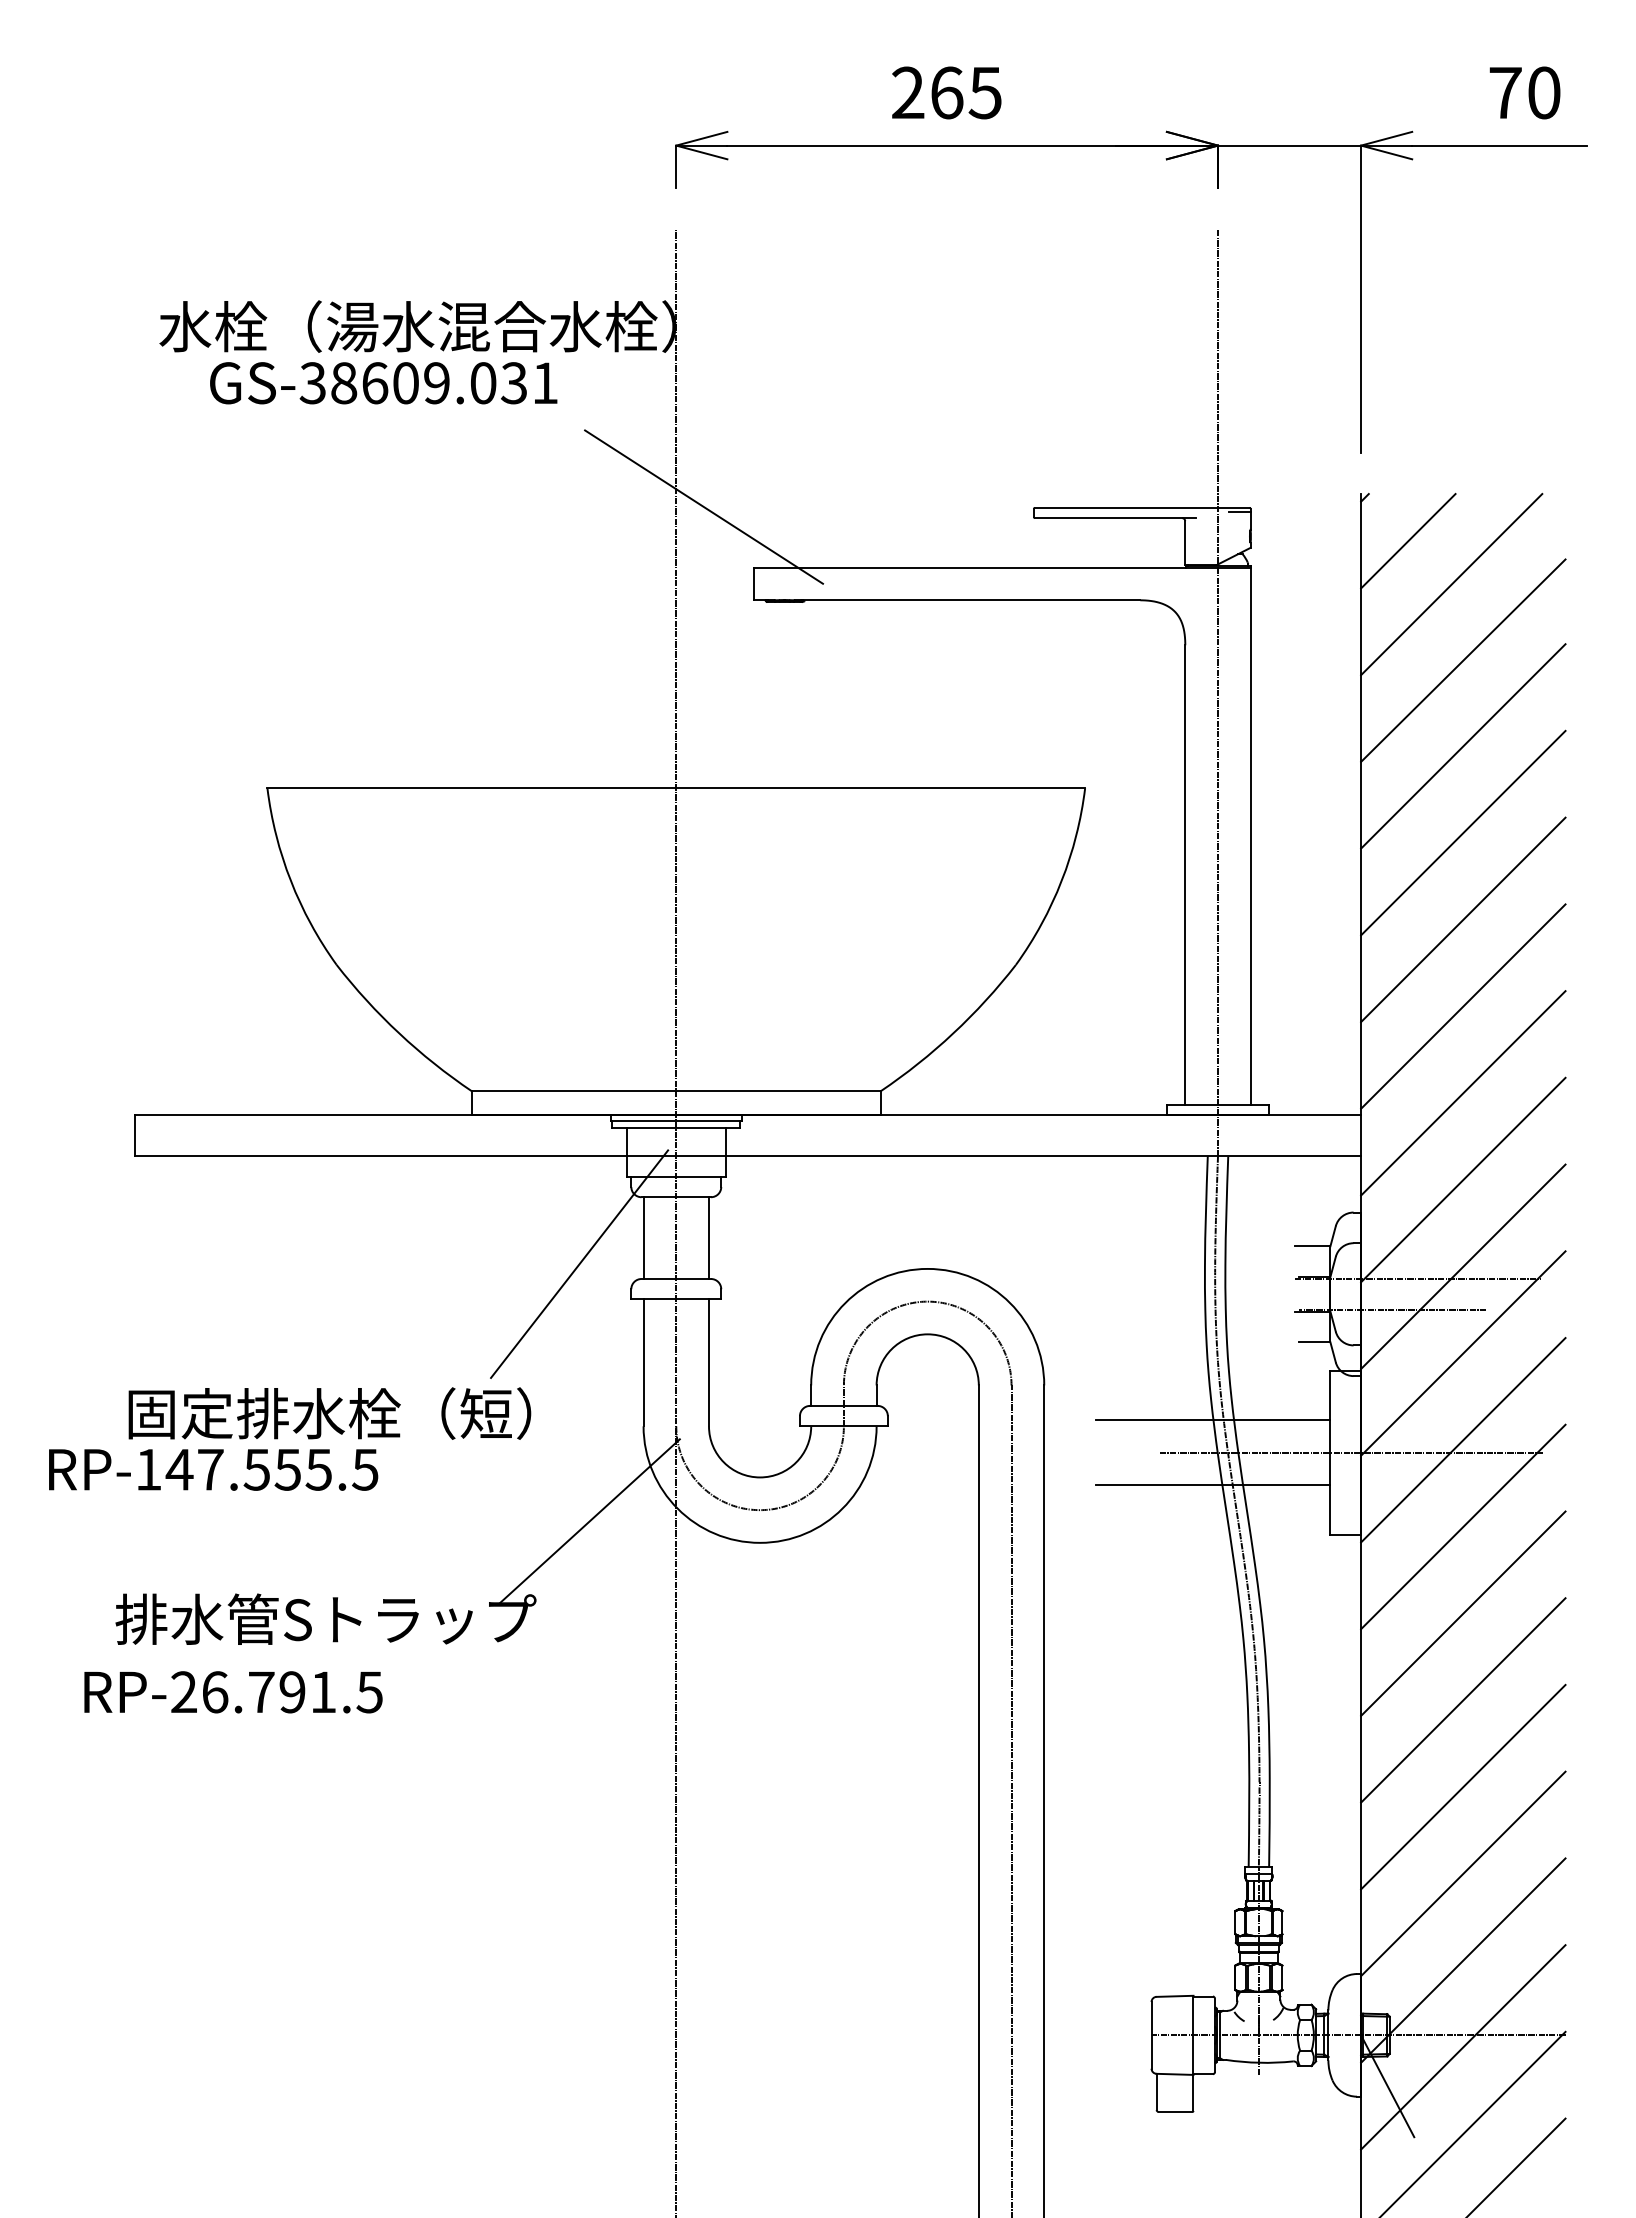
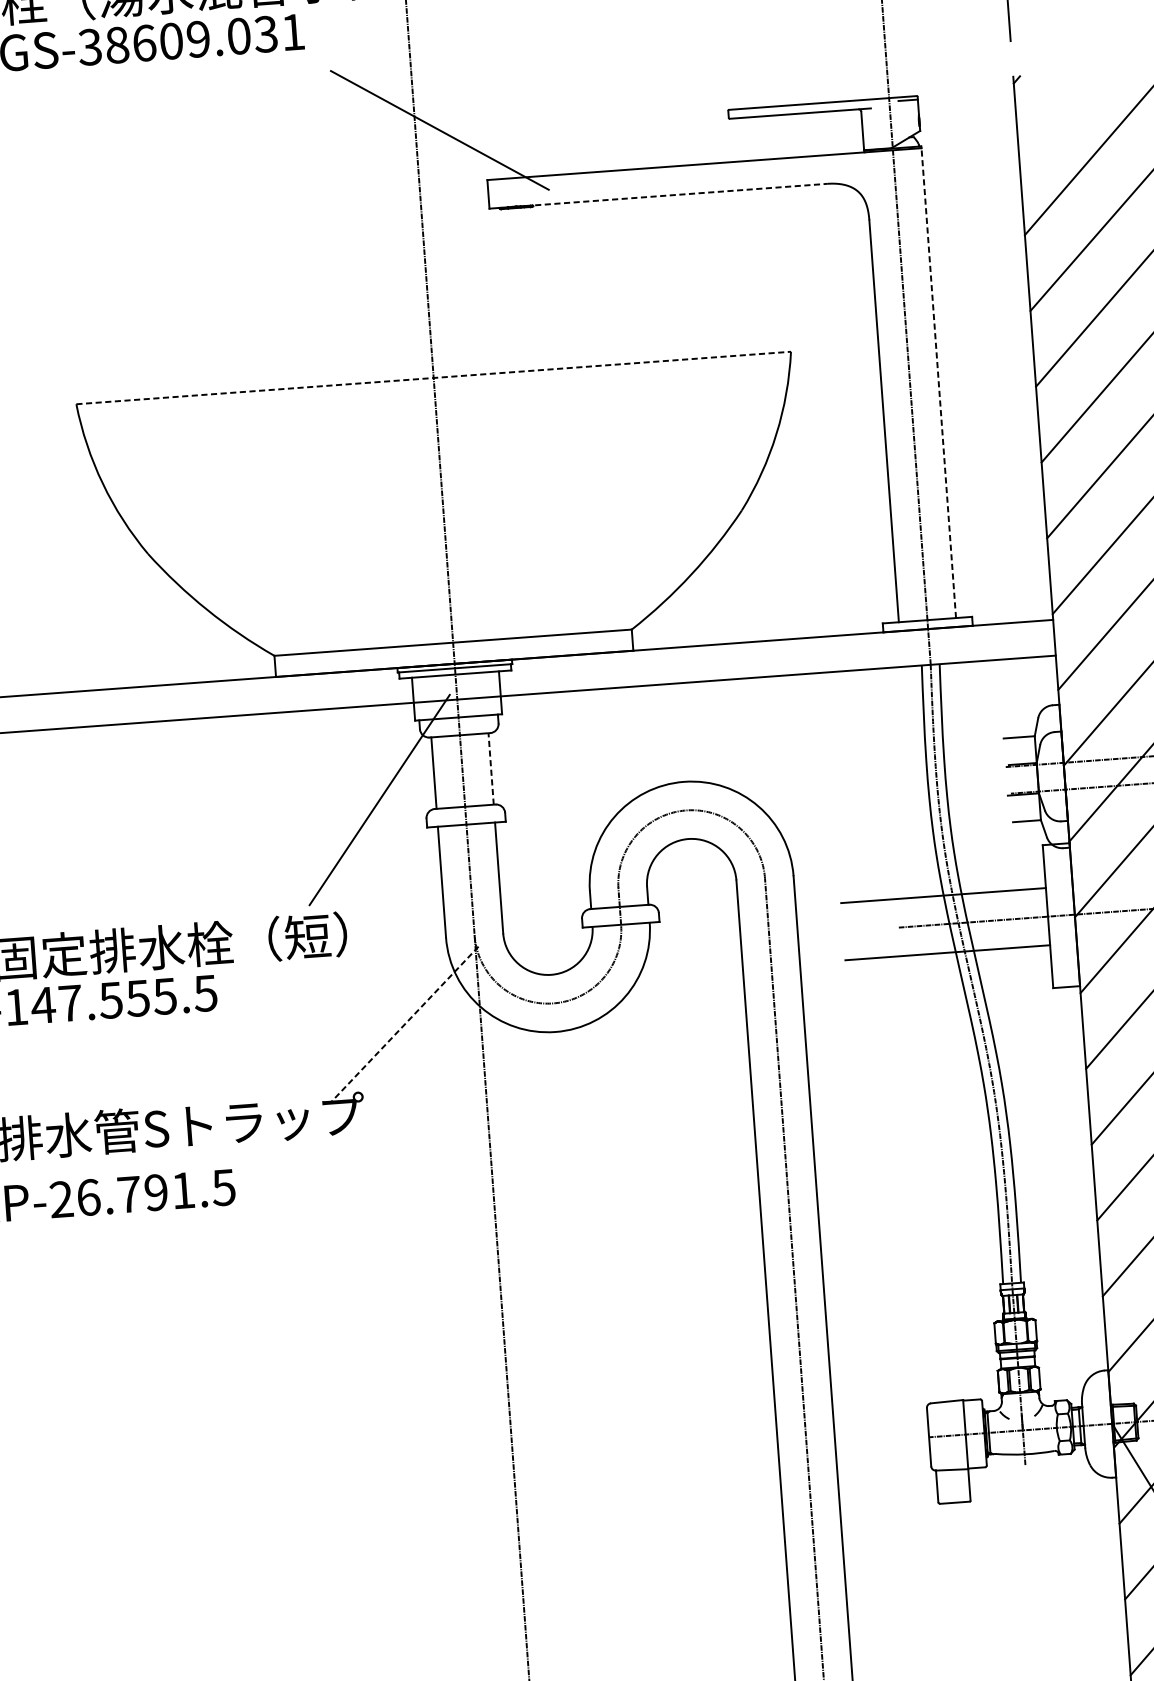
line: (1408, 541) -> (1057, 115), removed
line: (967, 600) -> (676, 195), solid -> dashed
line: (676, 788) -> (433, 378), solid -> dashed
line: (1250, 836) -> (938, 383), solid -> dashed
line: (708, 1238) -> (490, 769), solid -> dashed
line: (589, 1521) -> (404, 1024), solid -> dashed

